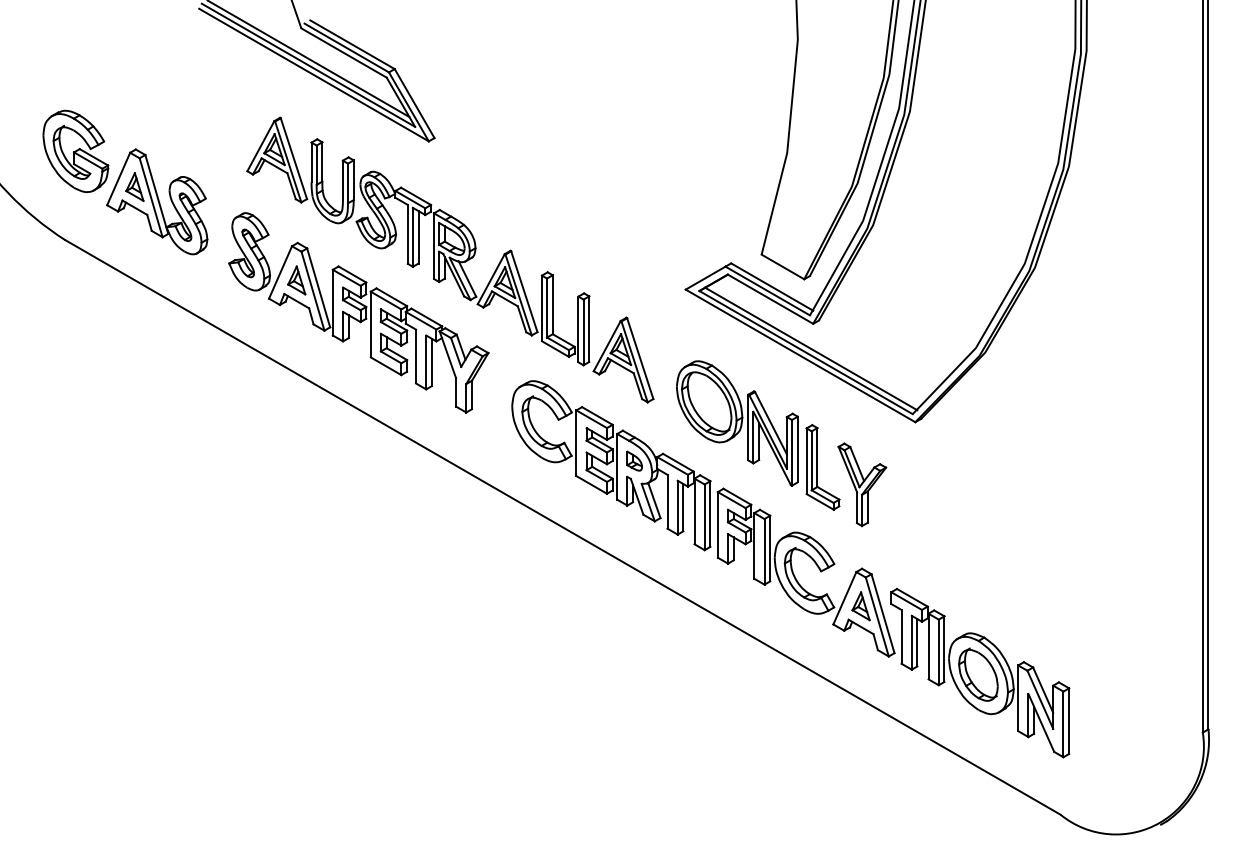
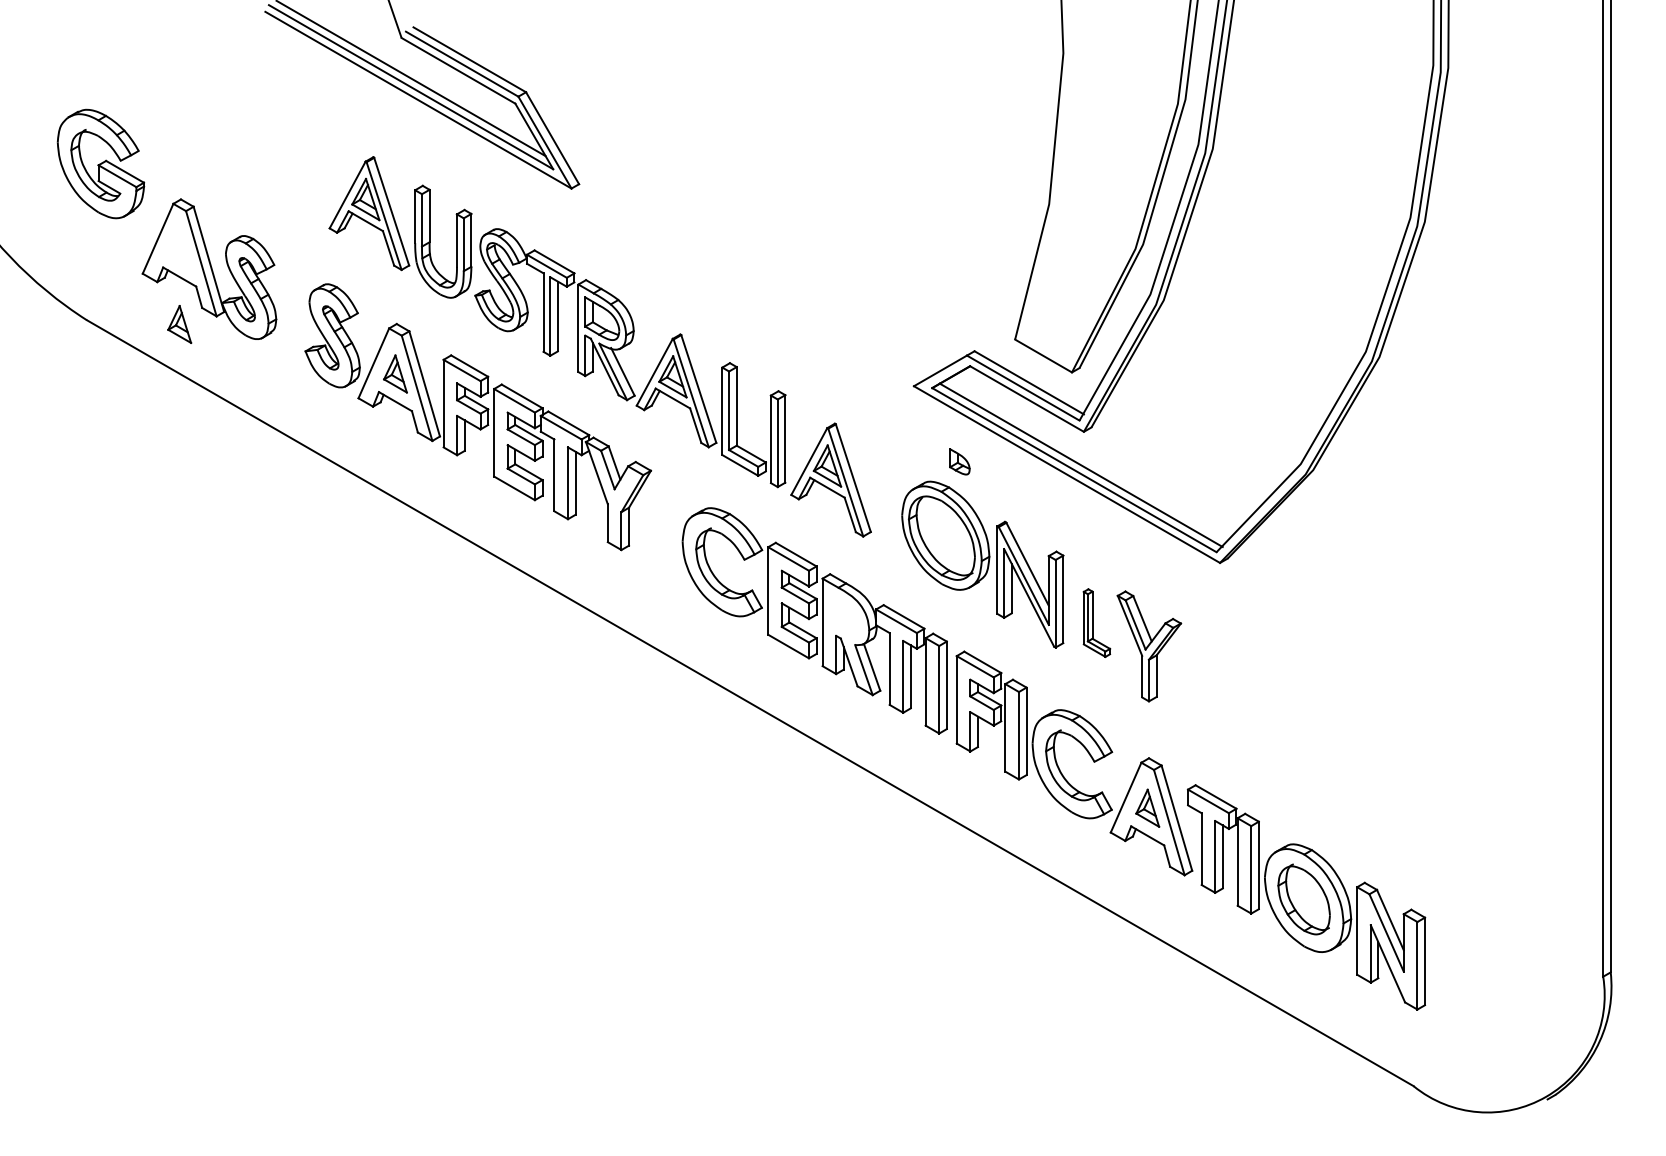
part: (75, 151) -> (100, 163), moved
part: (134, 187) -> (179, 324), moved
part: (634, 460) -> (959, 461), moved
part: (822, 466) -> (1096, 622), size x0.6

